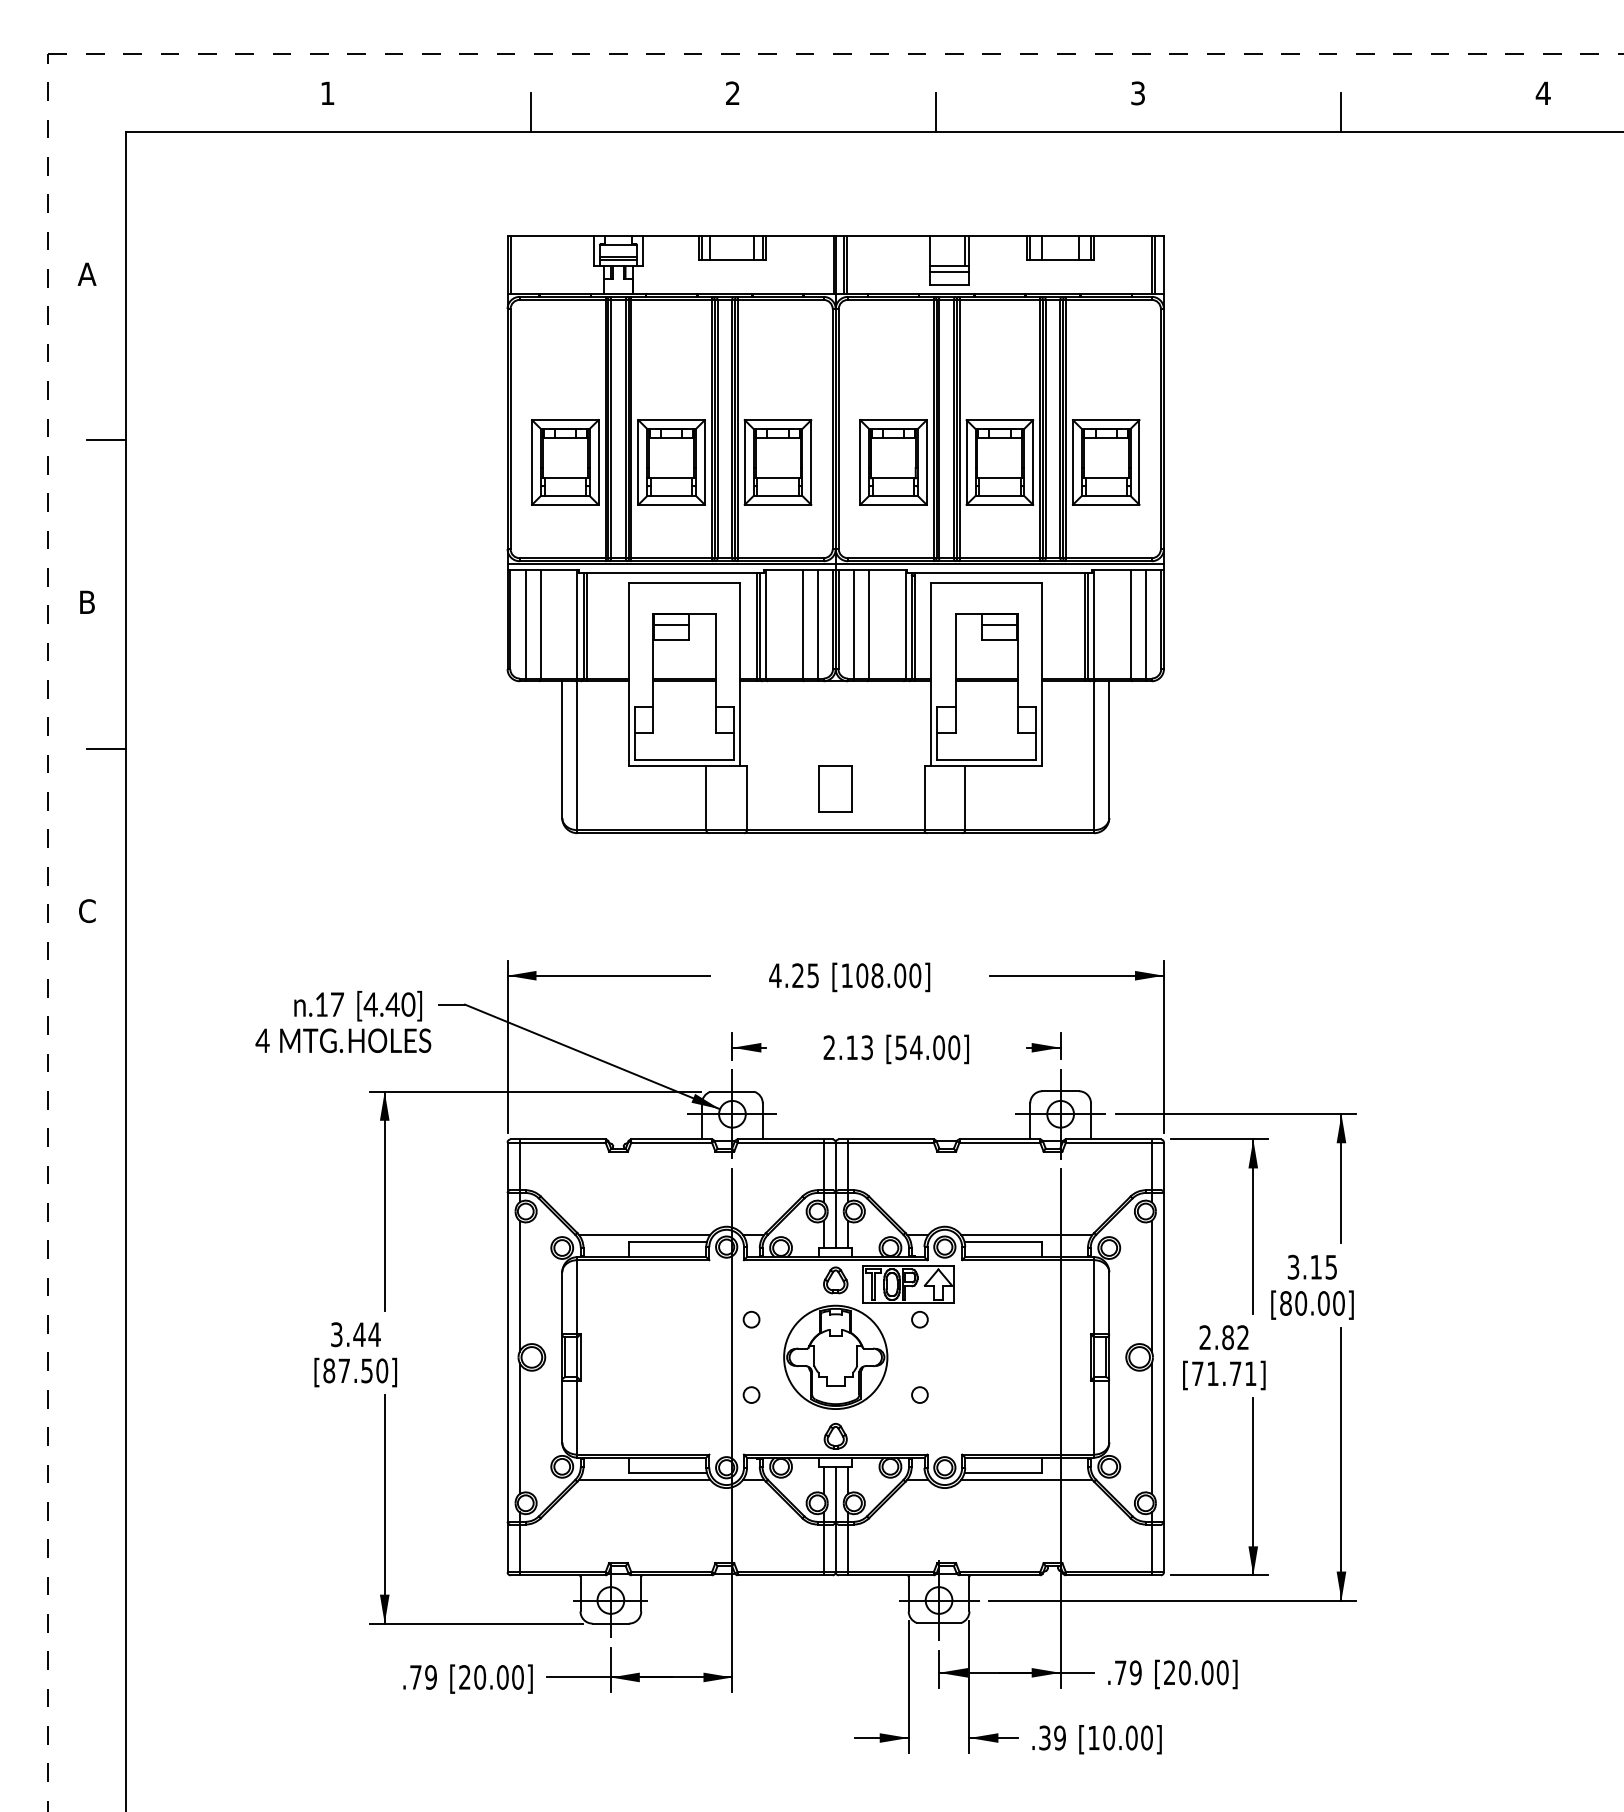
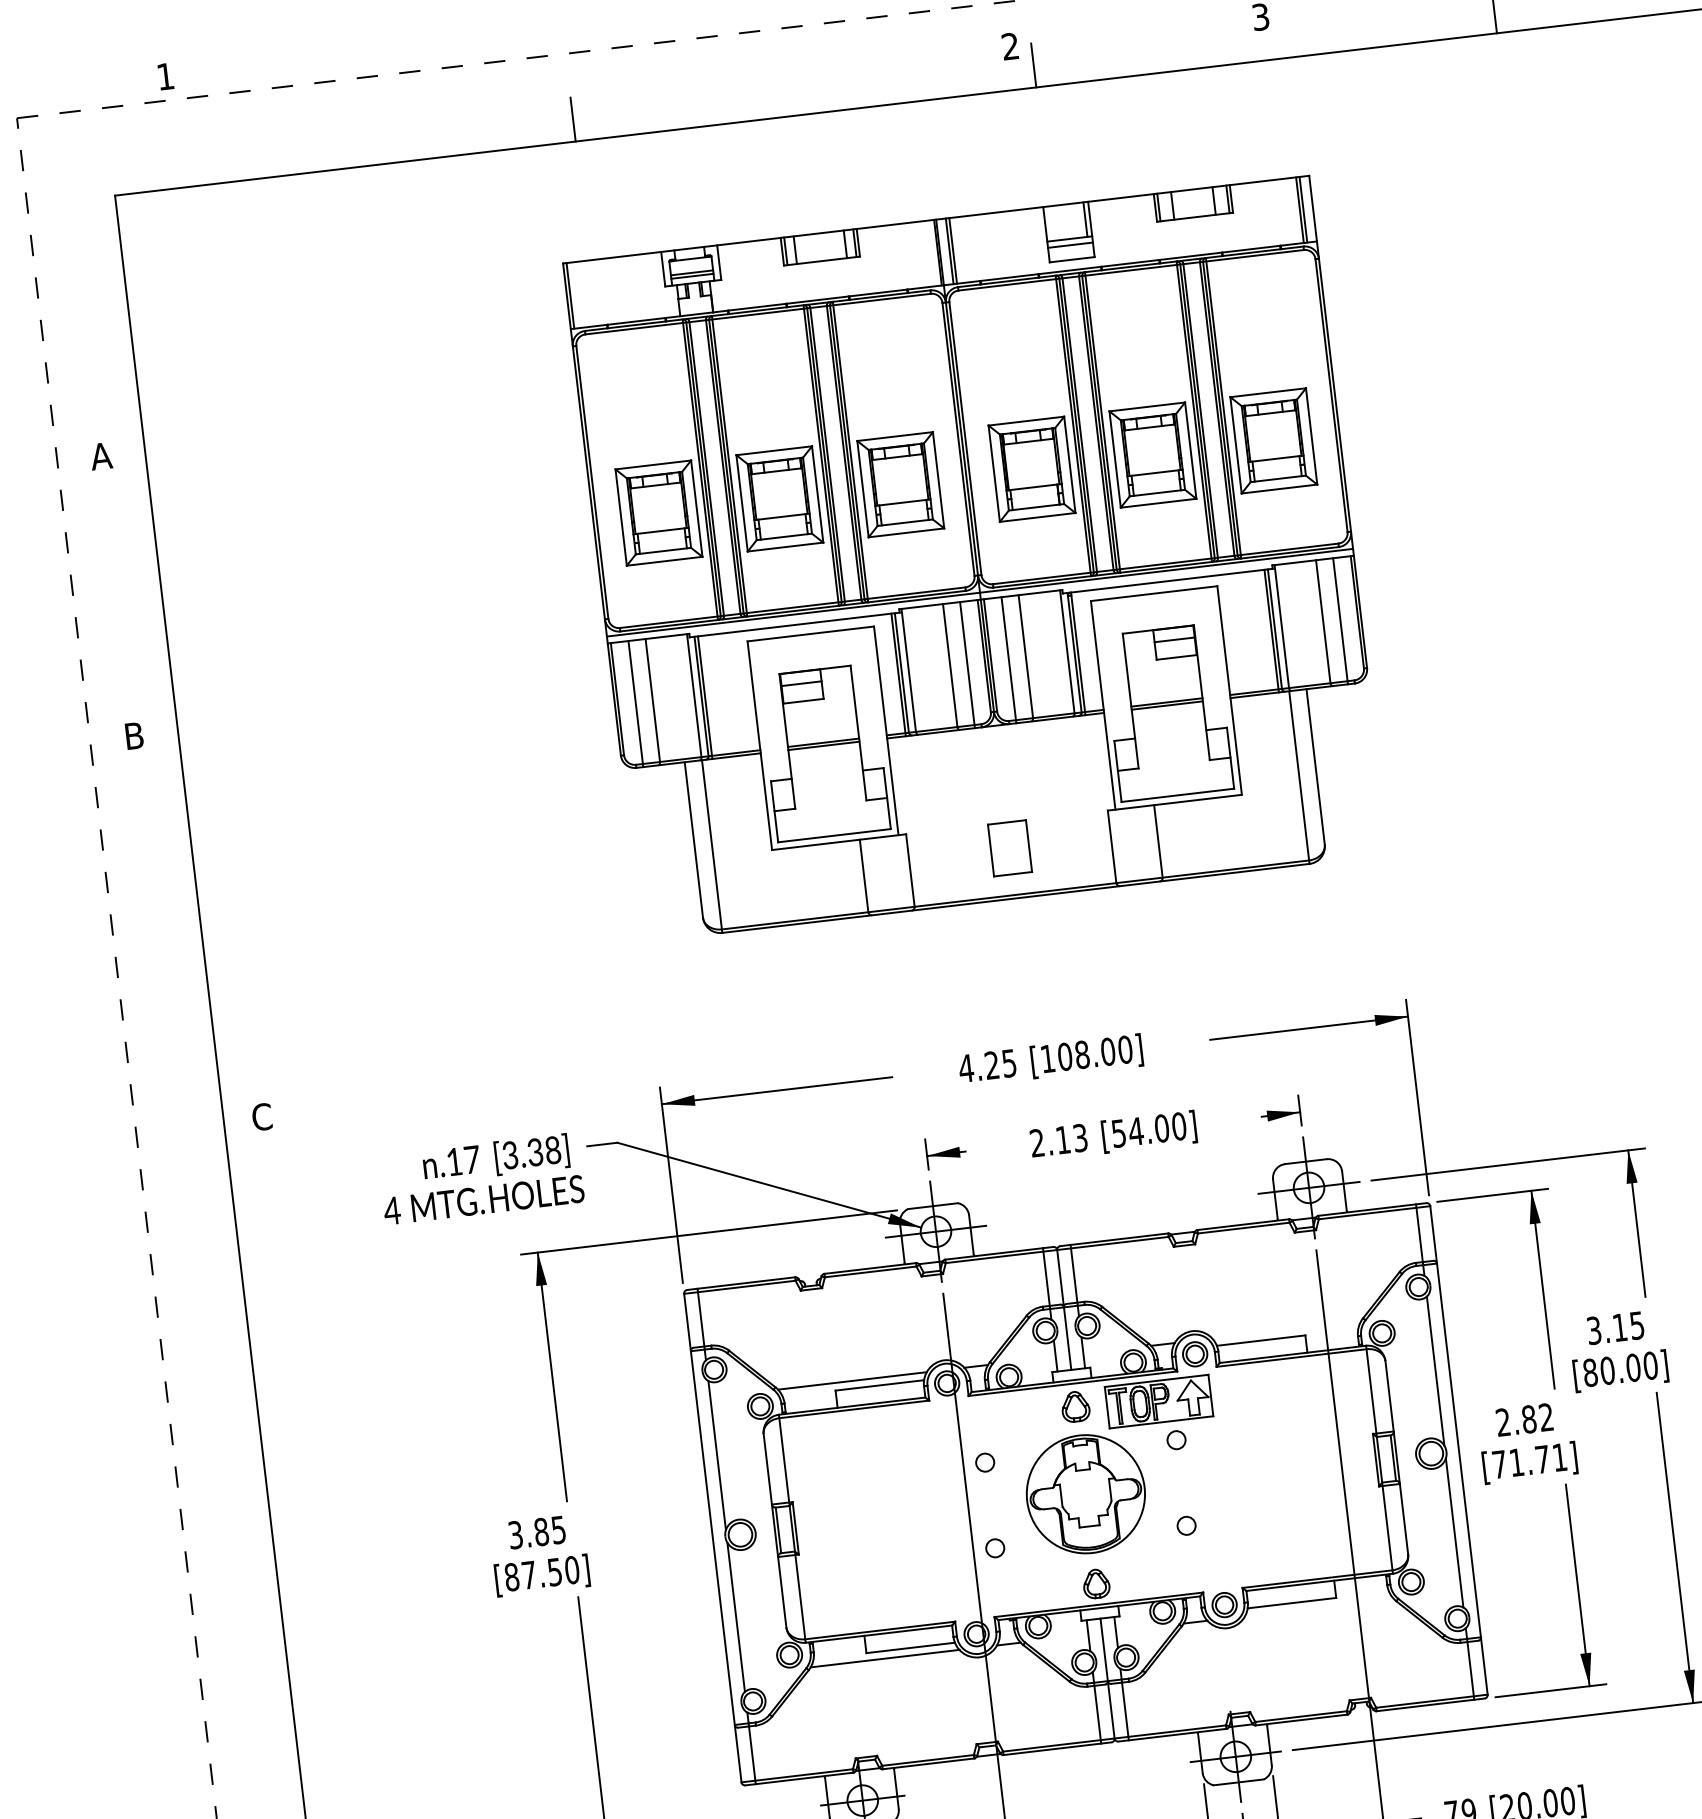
text: (327, 92) -> (165, 75), moved
text: (732, 92) -> (1009, 45), moved
text: (86, 273) -> (100, 455), moved
line: (106, 440) -> (134, 549), removed
line: (106, 749) -> (175, 900), removed
text: (87, 911) -> (262, 1117), moved
text: (389, 1004) -> (531, 1152), [4.40] -> [3.38]
line: (1026, 1235) -> (1286, 1330), removed
text: (366, 1334) -> (549, 1530), 3.44 -> 3.85
line: (1026, 1479) -> (1319, 1607), removed

